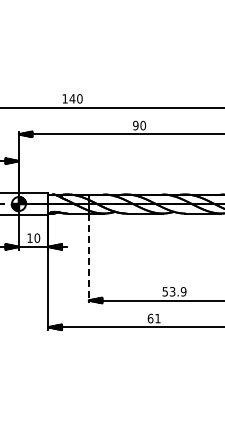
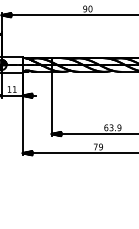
text: (37, 237) -> (14, 89), 10 -> 11
line: (88, 258) -> (51, 104), dashed -> solid
text: (165, 291) -> (106, 127), 53.9 -> 63.9
text: (153, 318) -> (97, 146), 61 -> 79

